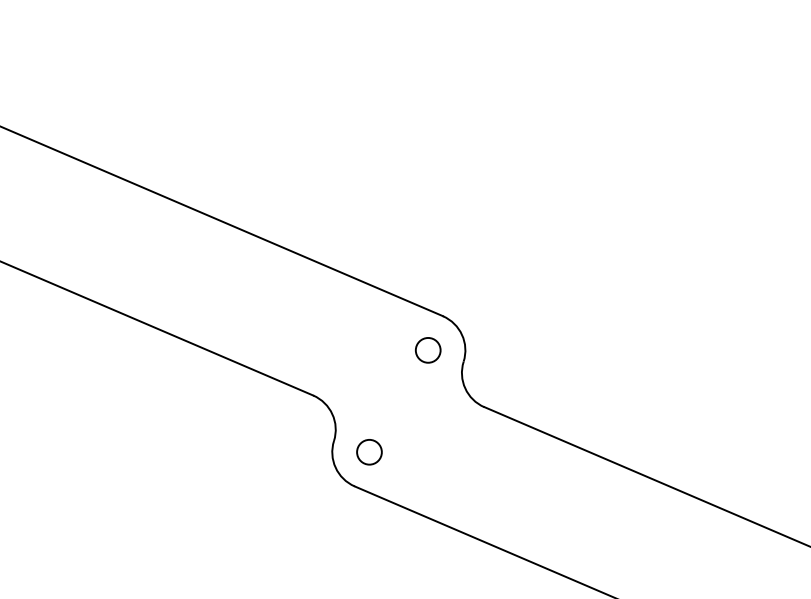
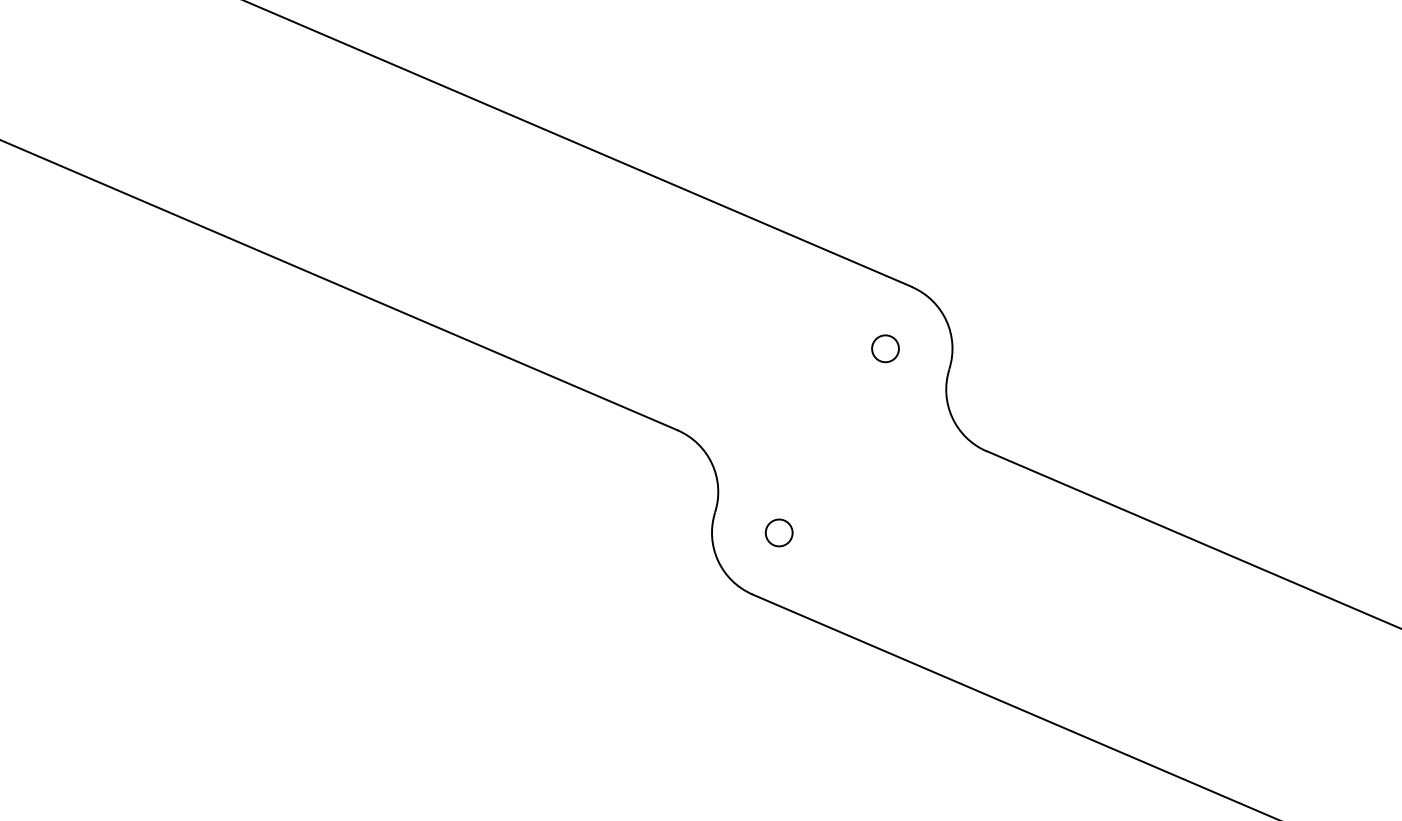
circle: (428, 350) -> (885, 348), size x0.6
circle: (369, 452) -> (779, 533), size x0.6

